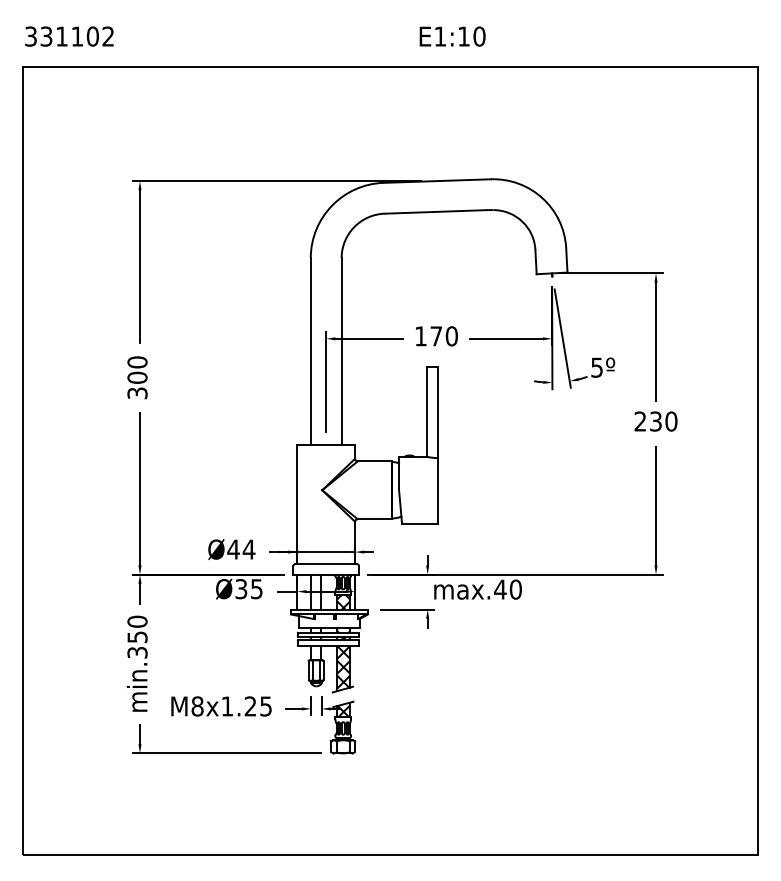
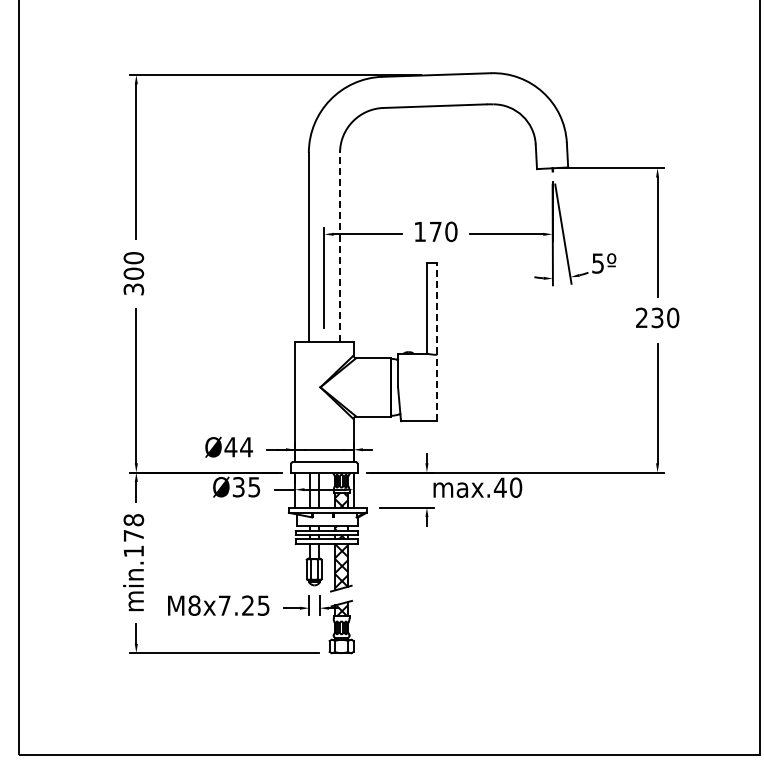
line: (341, 351) -> (339, 247), solid -> dashed
line: (437, 445) -> (436, 342), solid -> dashed
text: (137, 636) -> (133, 535), min.350 -> min.178
text: (227, 706) -> (224, 605), M8x1.25 -> M8x7.25

